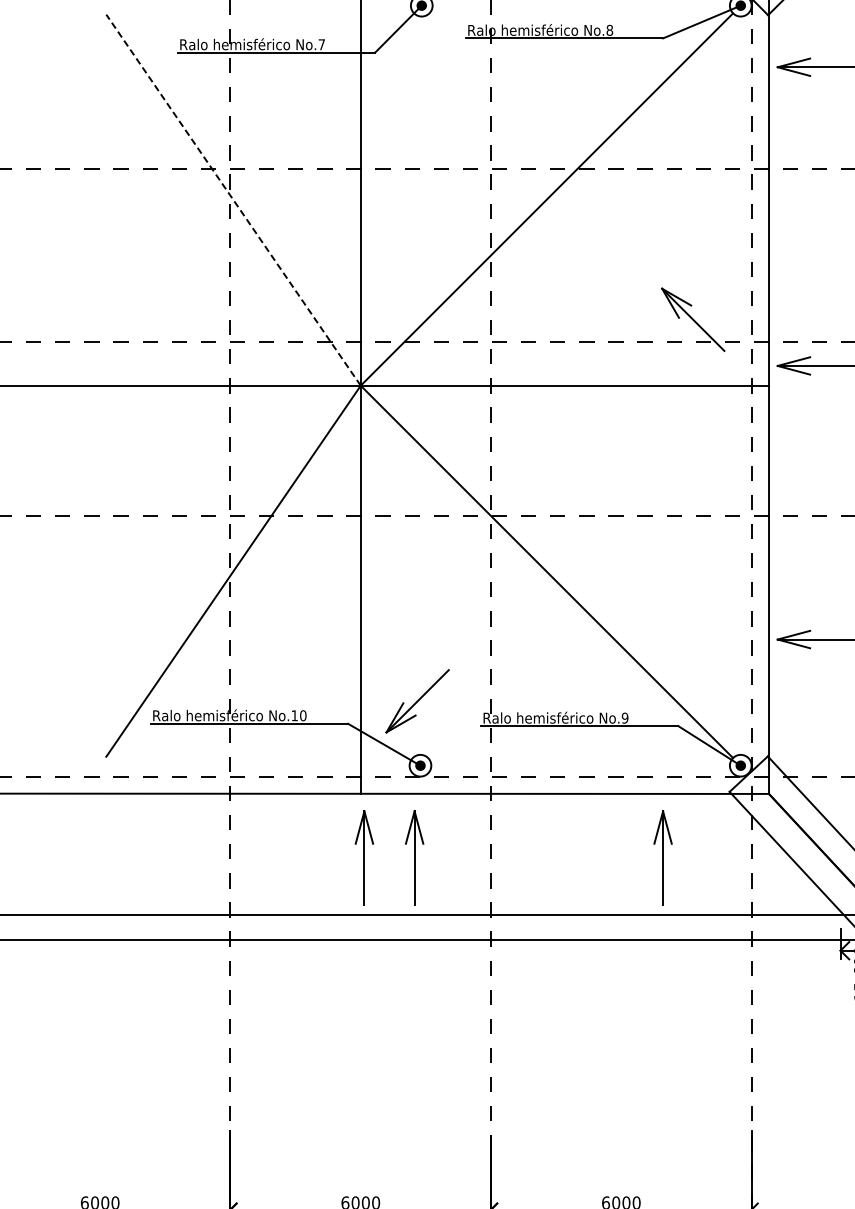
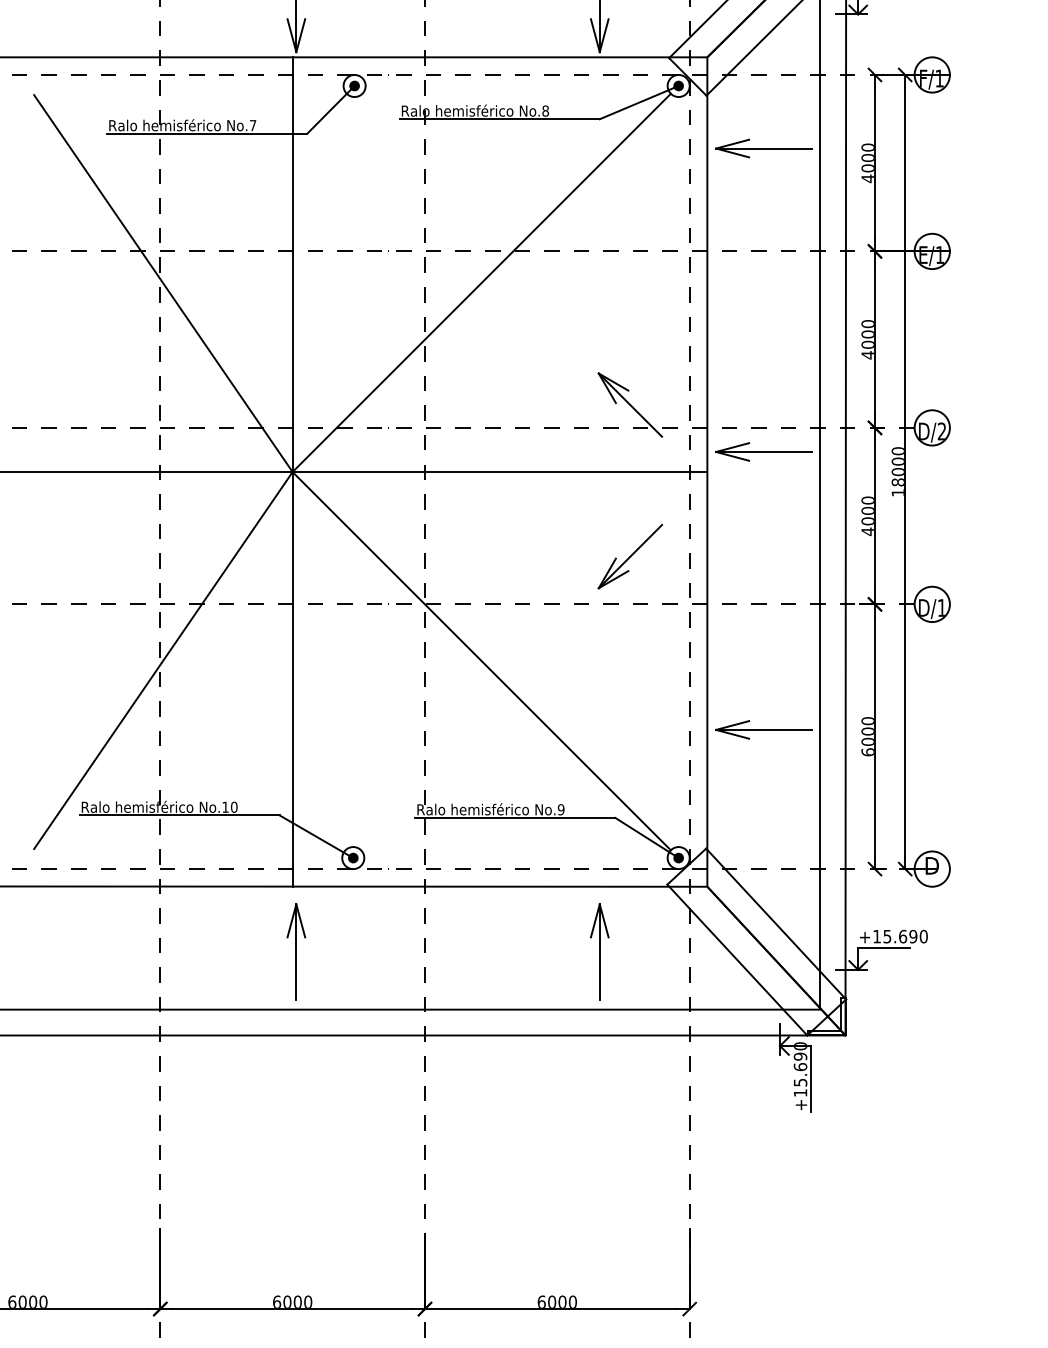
line: (233, 200) -> (163, 283), dashed -> solid
part: (416, 701) -> (629, 556), moved
part: (414, 857) -> (347, 951), removed

